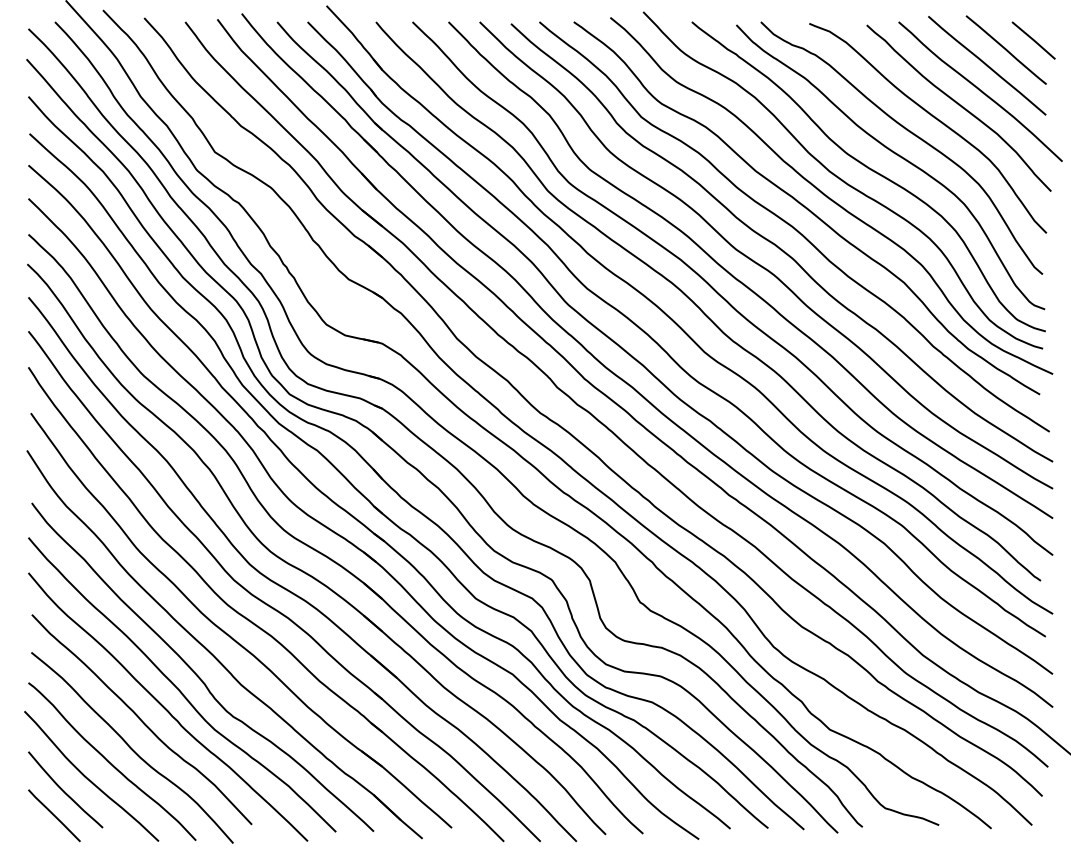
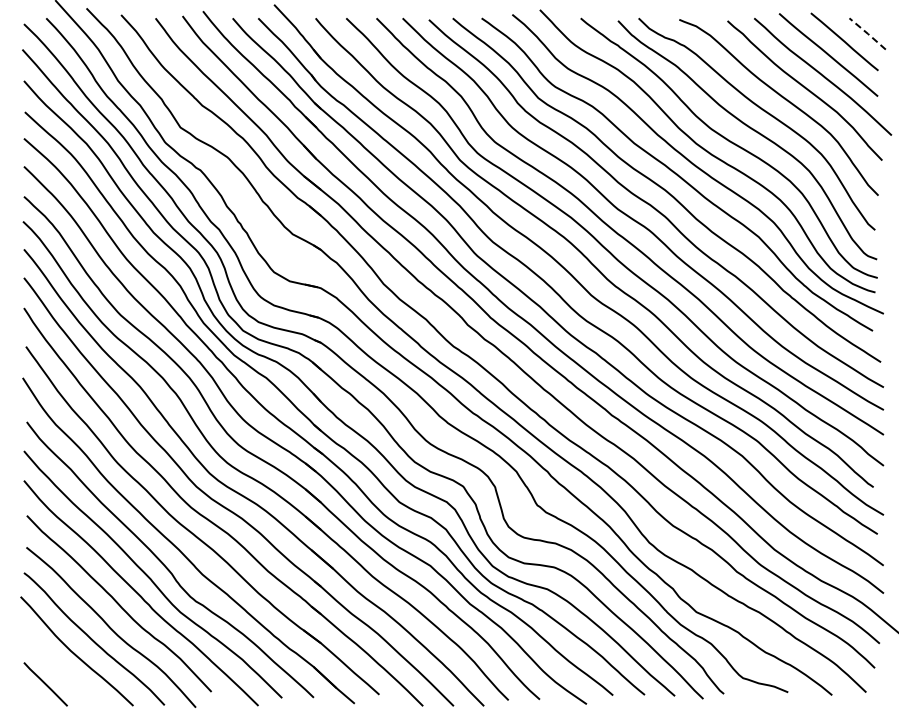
line: (1034, 41) -> (868, 34), solid -> dashed
curve: (63, 789) -> (53, 662), removed

